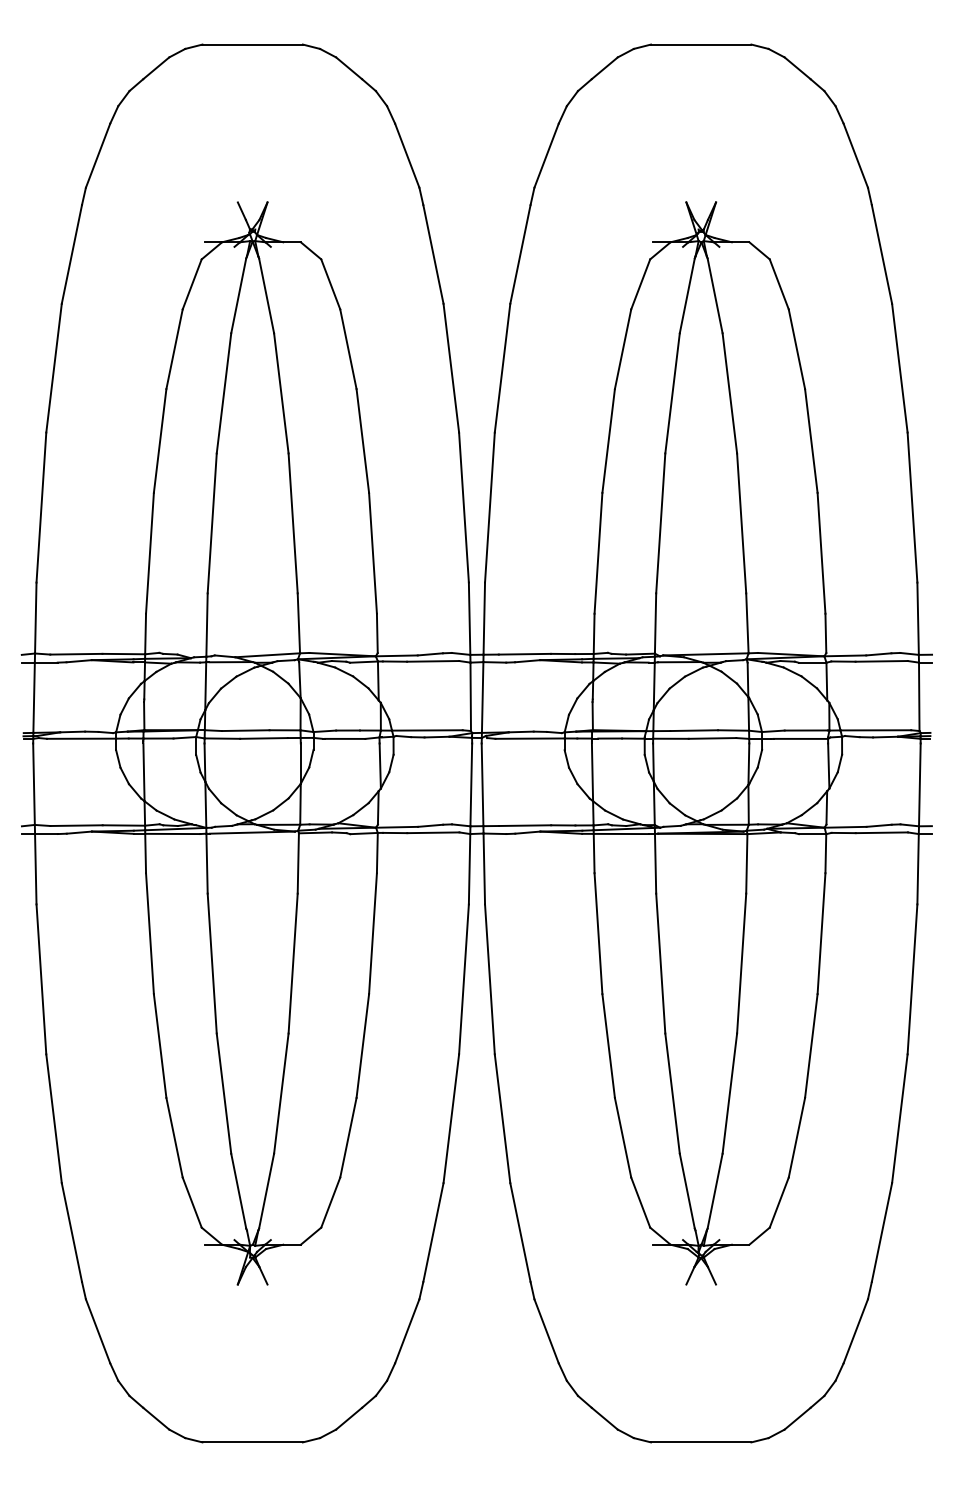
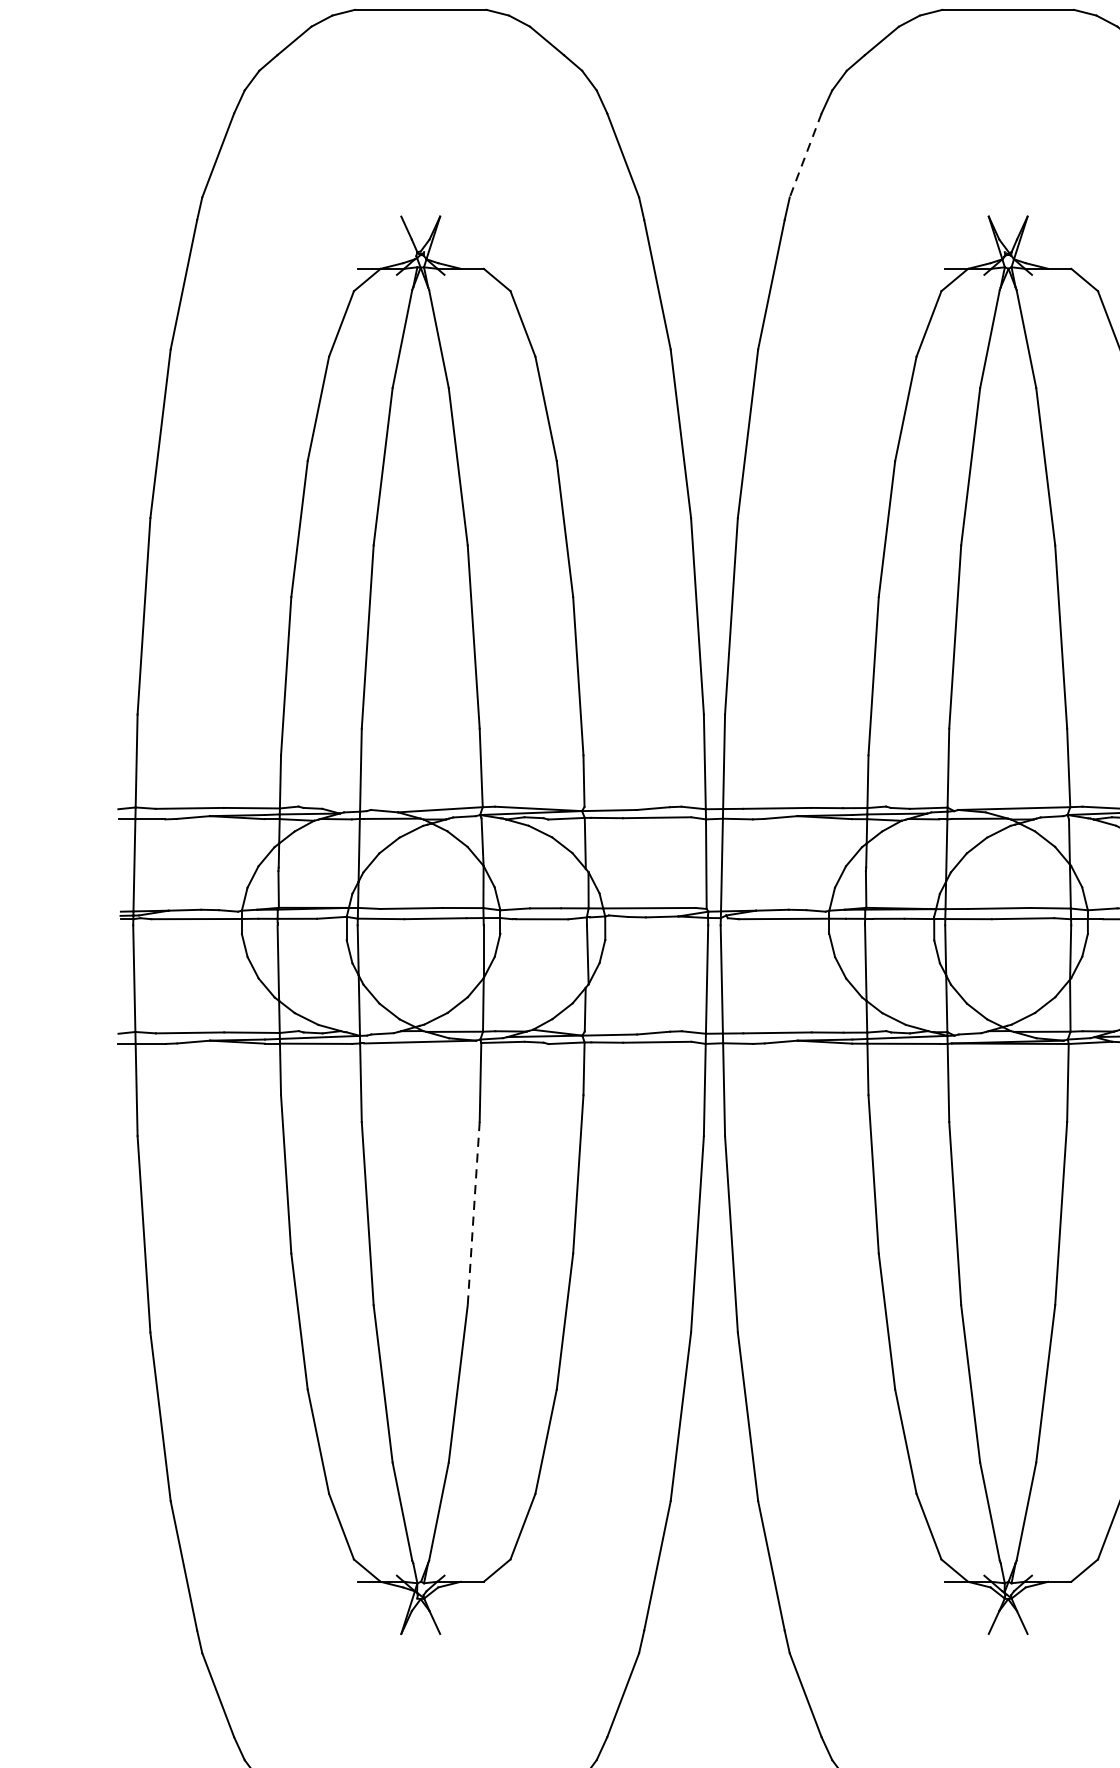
line: (546, 156) -> (805, 156), solid -> dashed
line: (293, 964) -> (474, 1214), solid -> dashed

